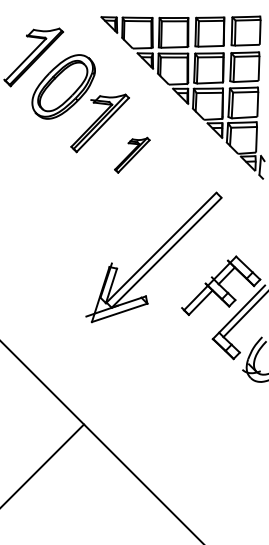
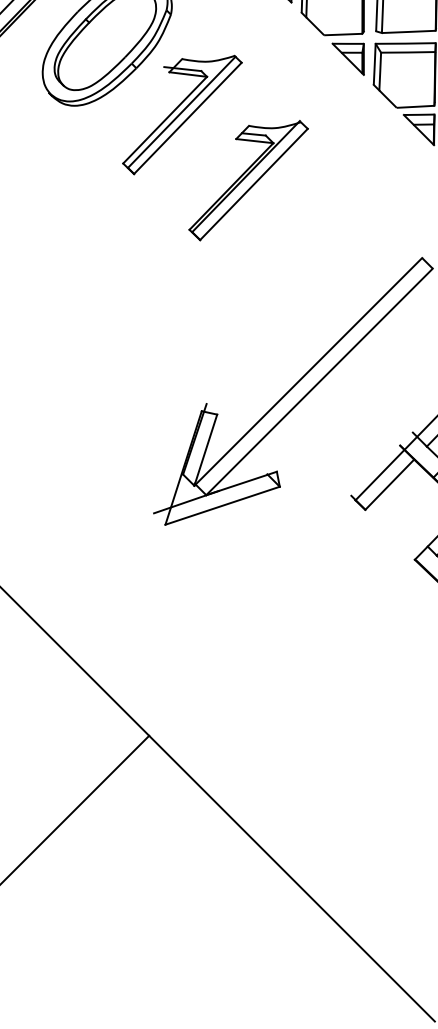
part: (132, 155) -> (249, 181), size x1.67

